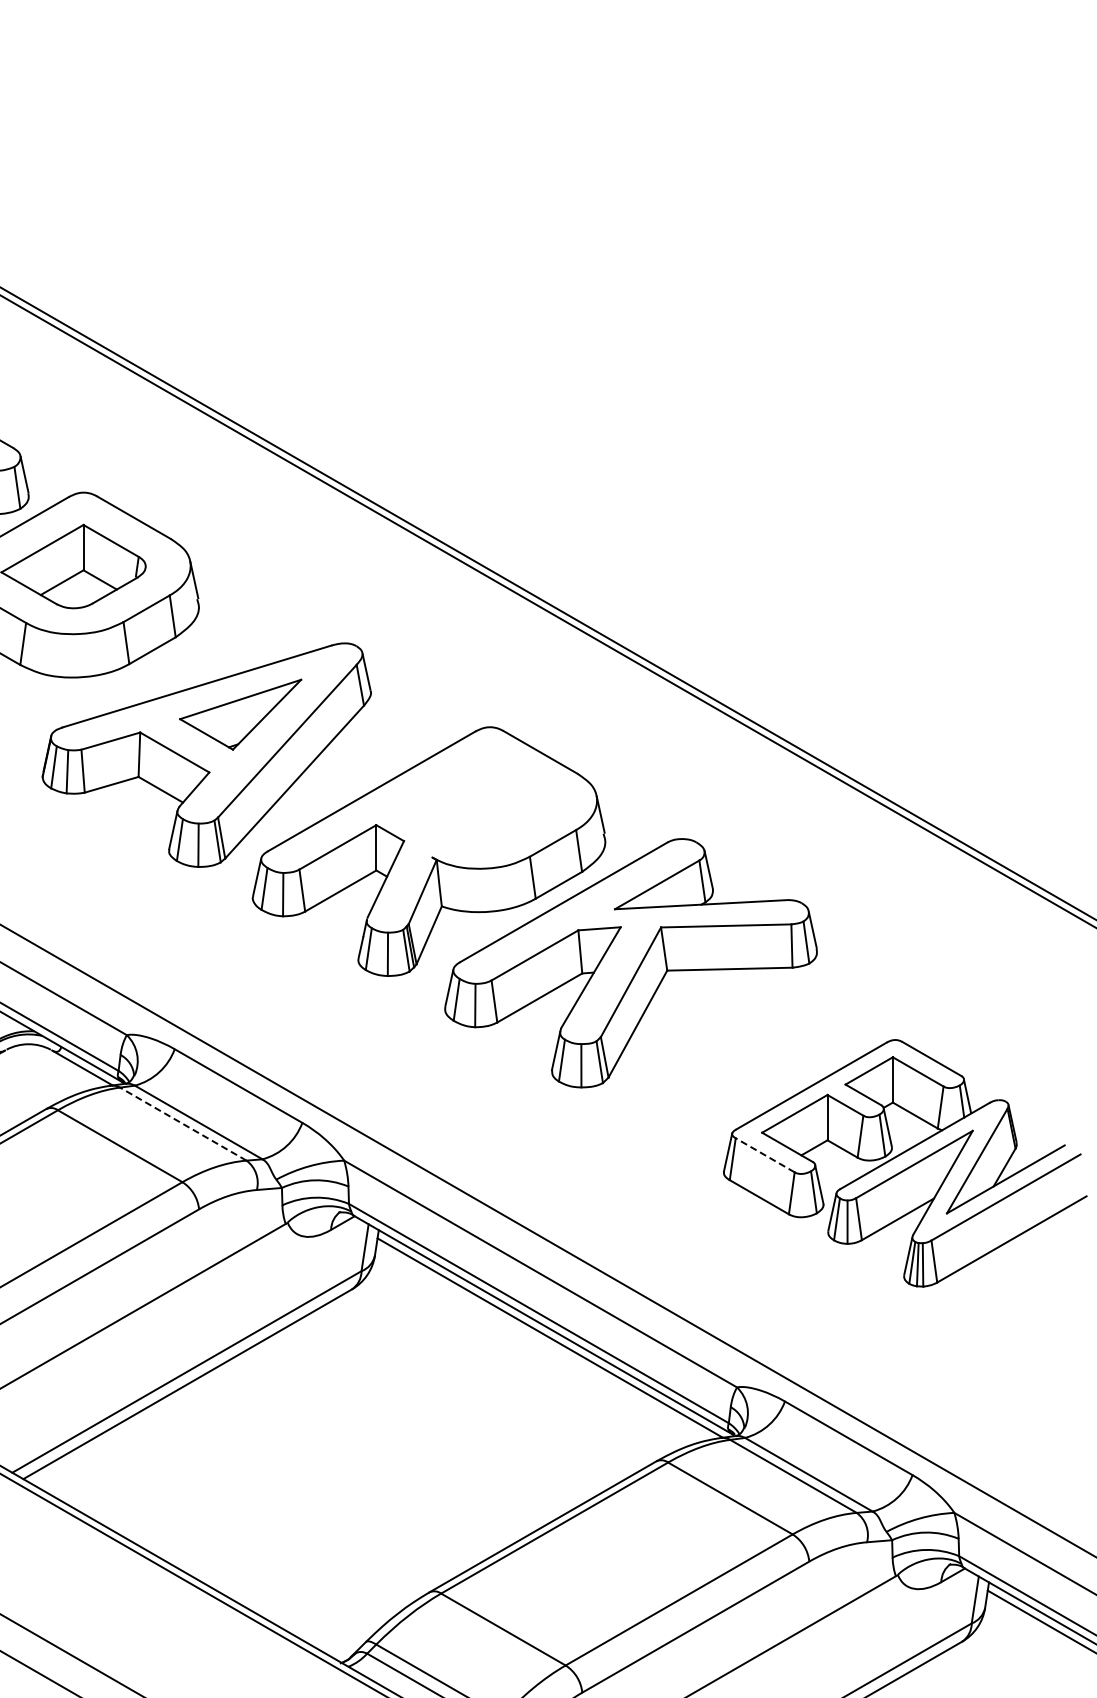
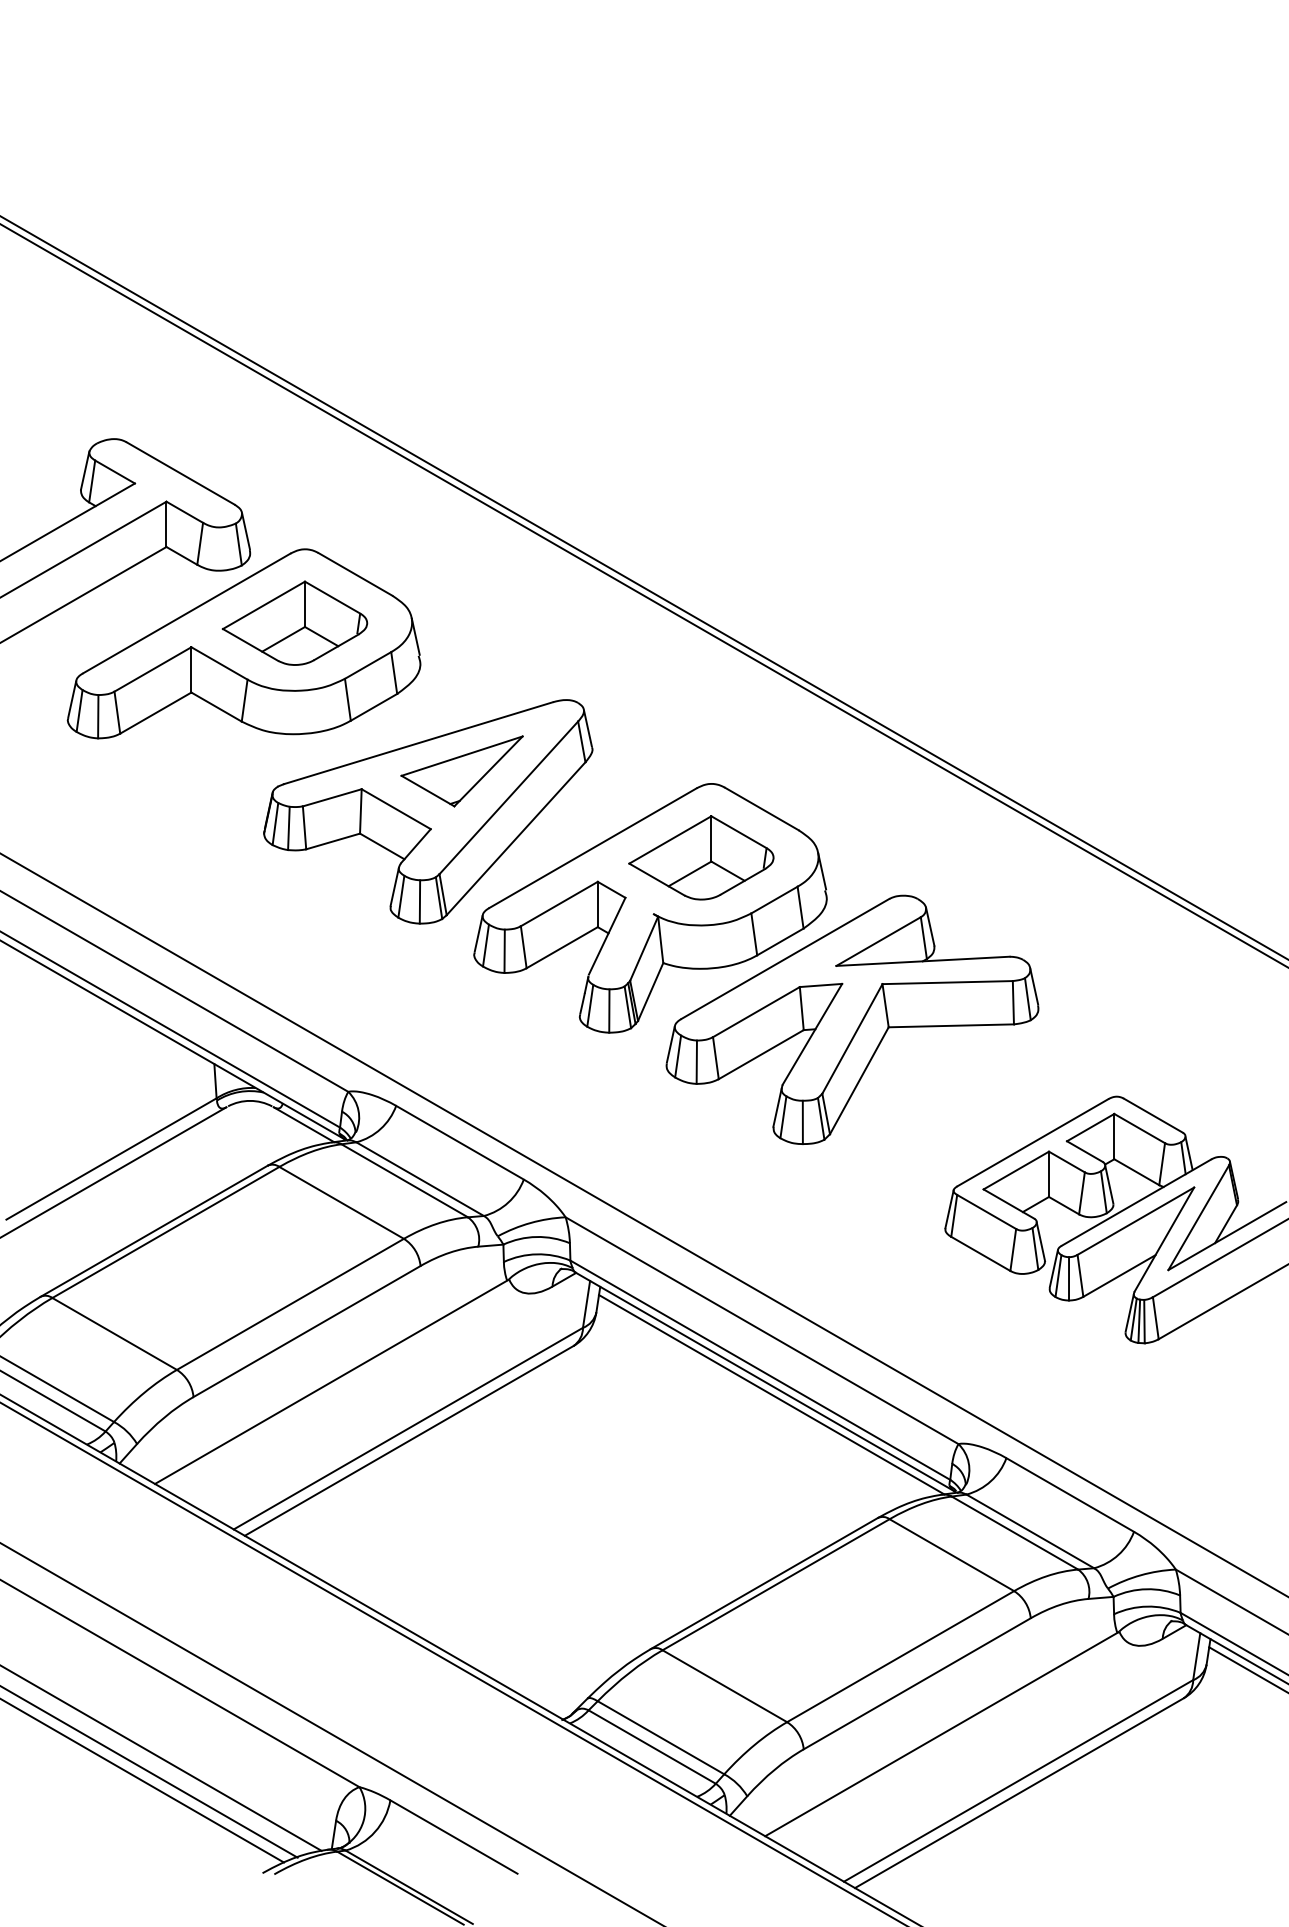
part: (480, 800) -> (701, 857), added
line: (183, 1123) -> (404, 1180), dashed -> solid
line: (765, 1154) -> (986, 1211), dashed -> solid

